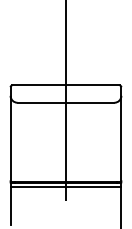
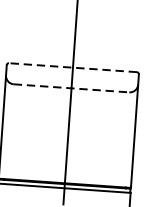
line: (65, 85) -> (72, 67), solid -> dashed
line: (66, 102) -> (72, 88), solid -> dashed

